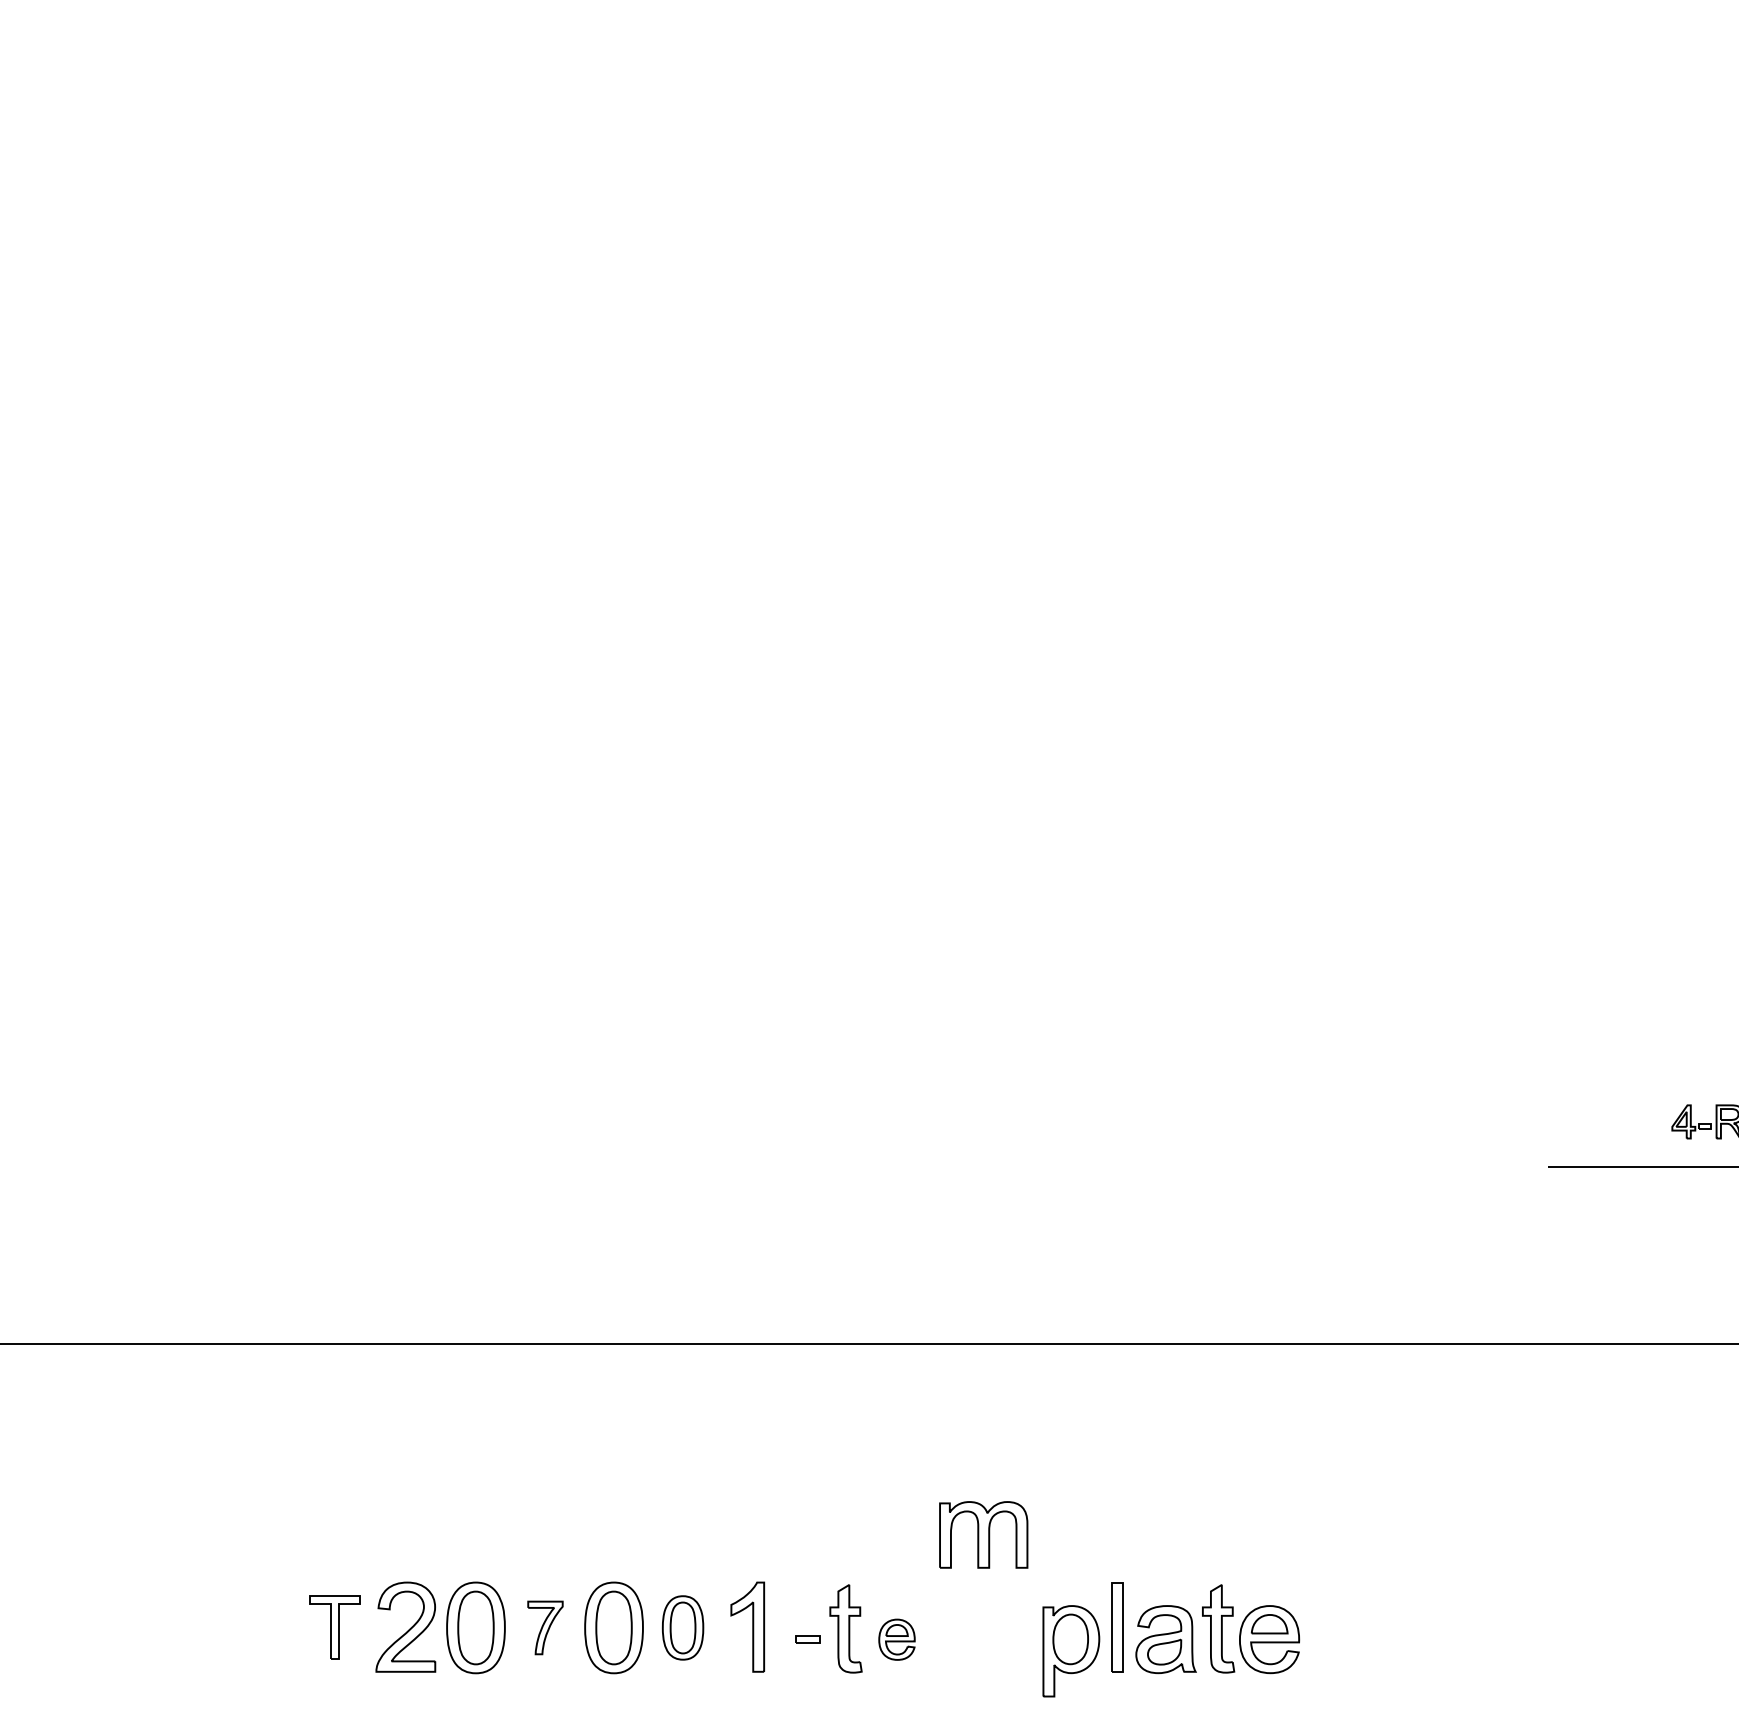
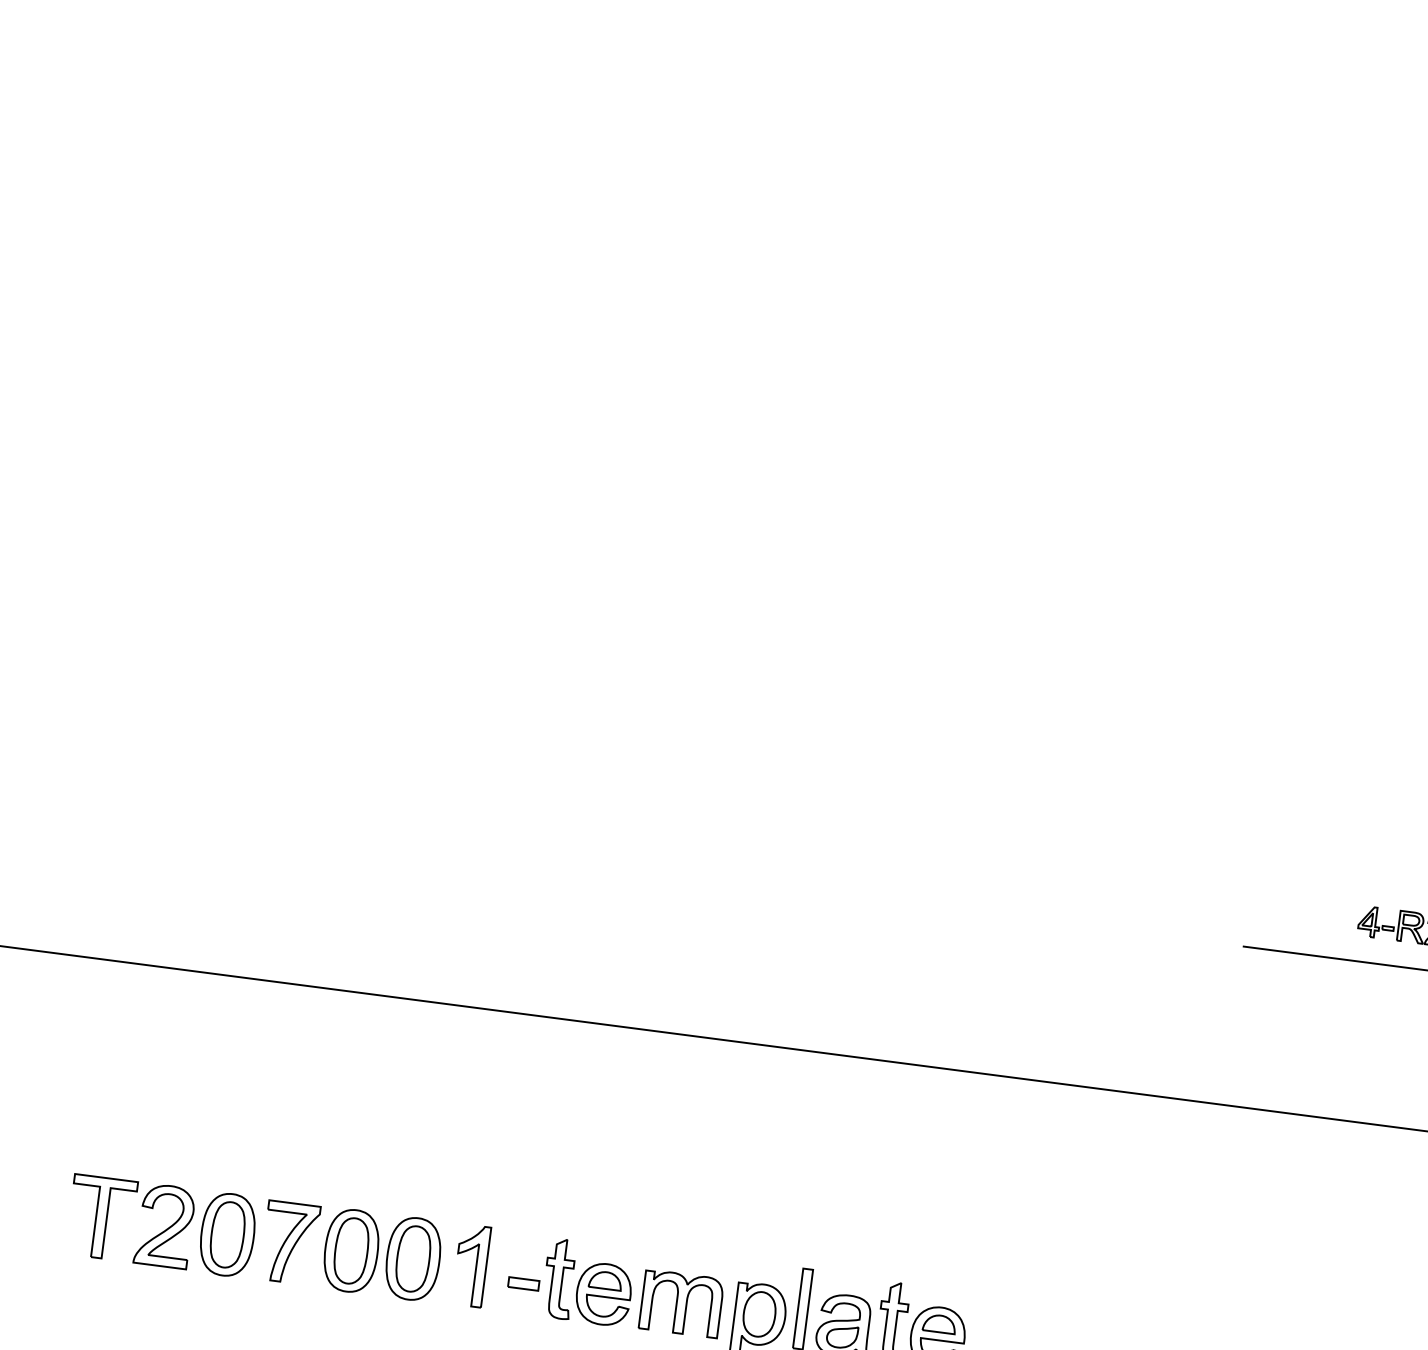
part: (983, 1534) -> (681, 1303), moved
part: (334, 1627) -> (100, 1217), size x1.43
part: (545, 1627) -> (290, 1242), size x1.67
part: (682, 1627) -> (412, 1258), size x1.43
part: (807, 1639) -> (523, 1283), size x1.43
part: (896, 1639) -> (603, 1294), size x1.67

